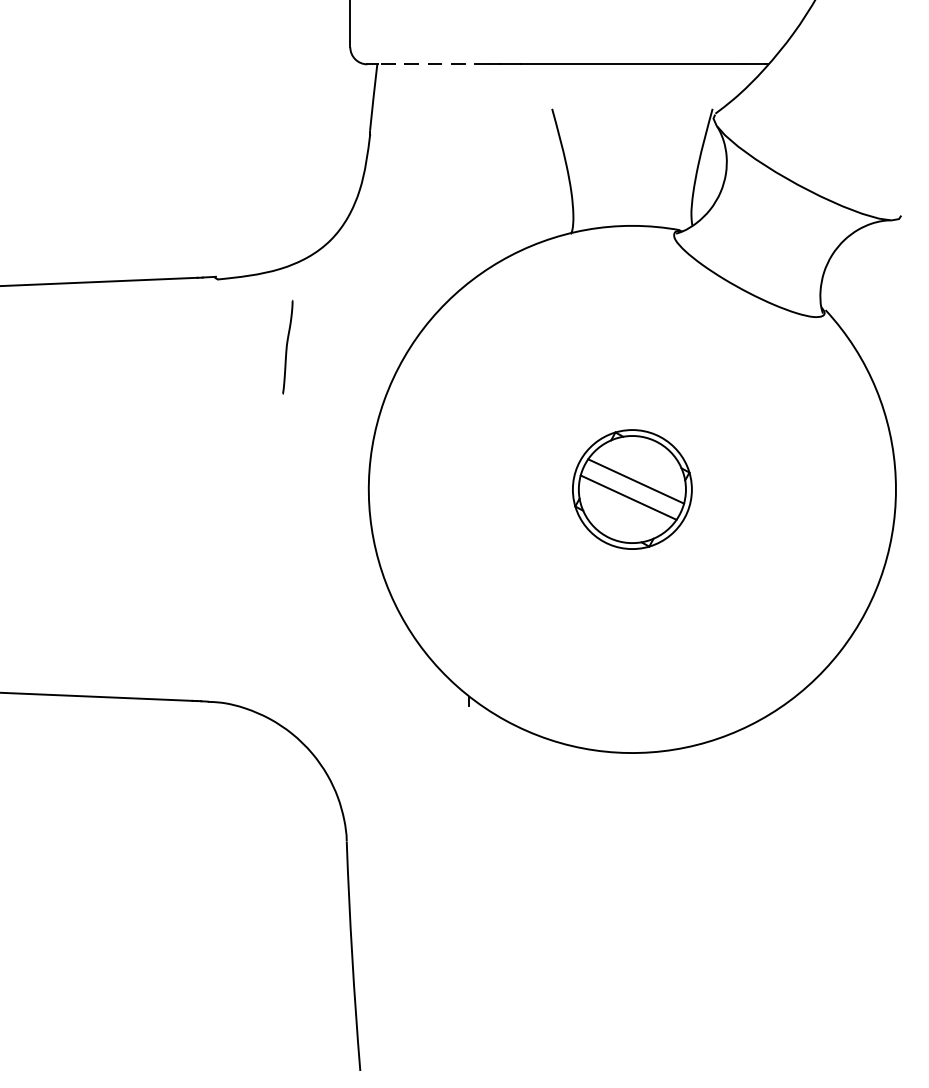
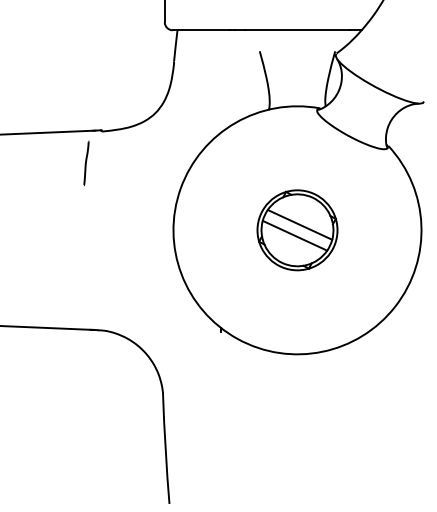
line: (432, 64) -> (203, 30), dashed -> solid
line: (288, 347) -> (86, 163), moved
part: (632, 489) -> (297, 230), size x1.43

